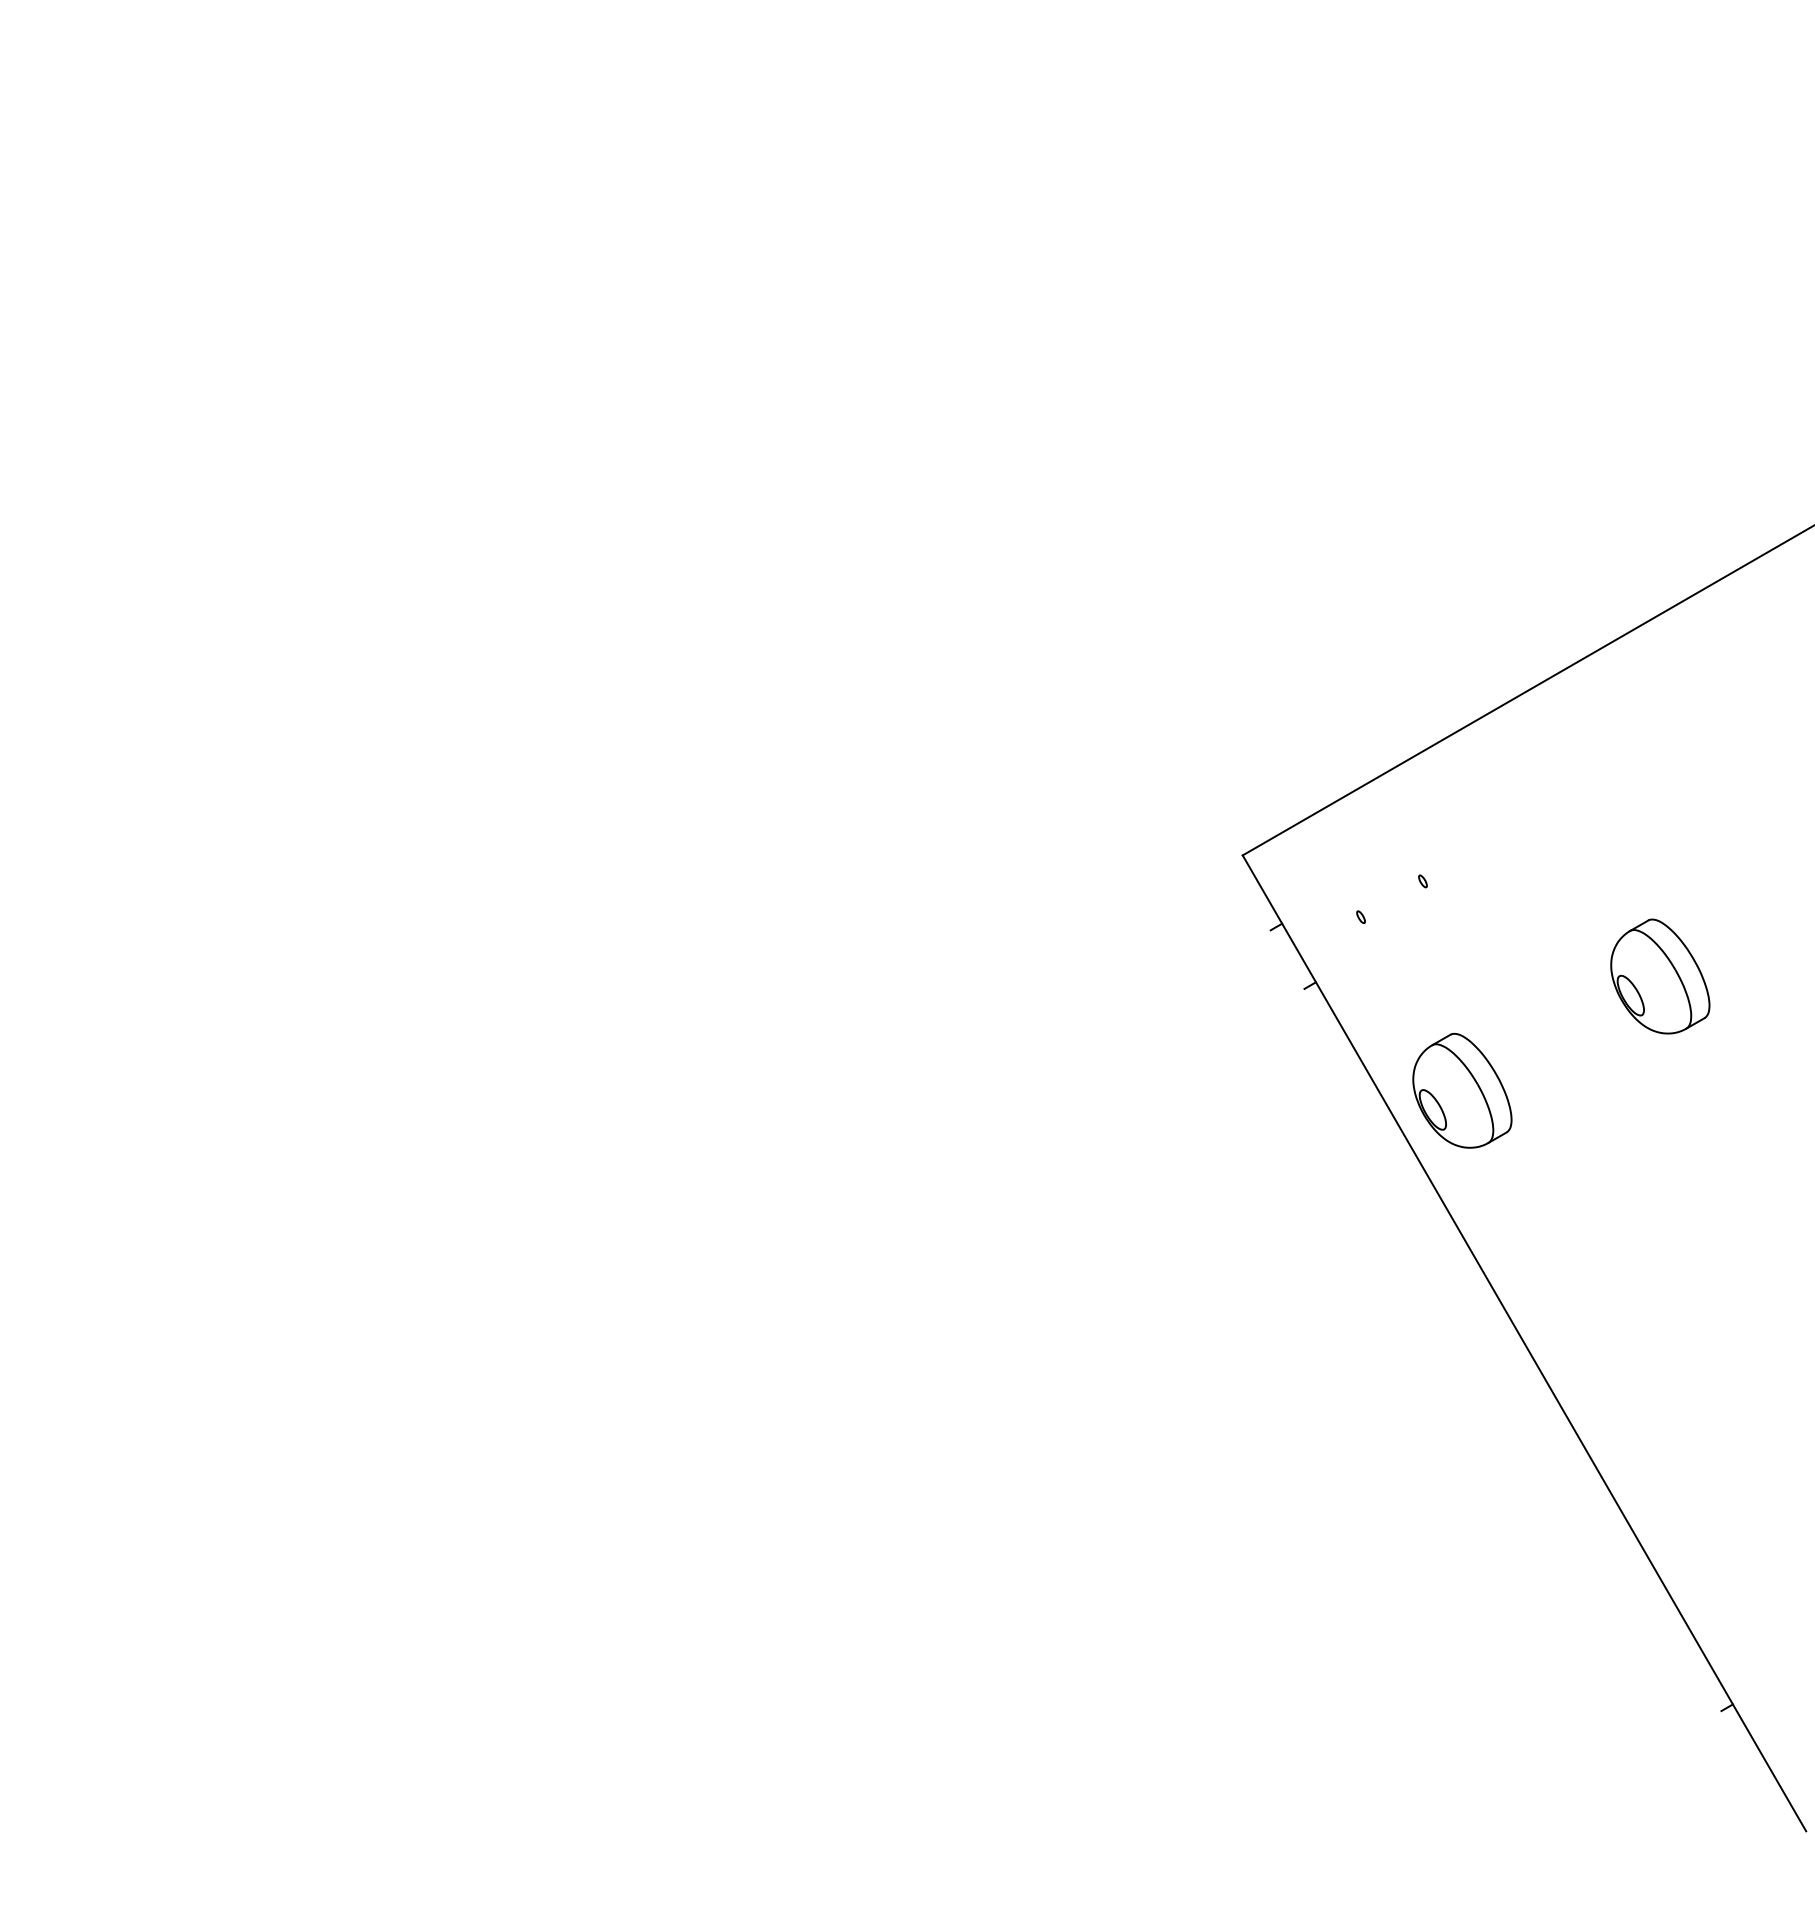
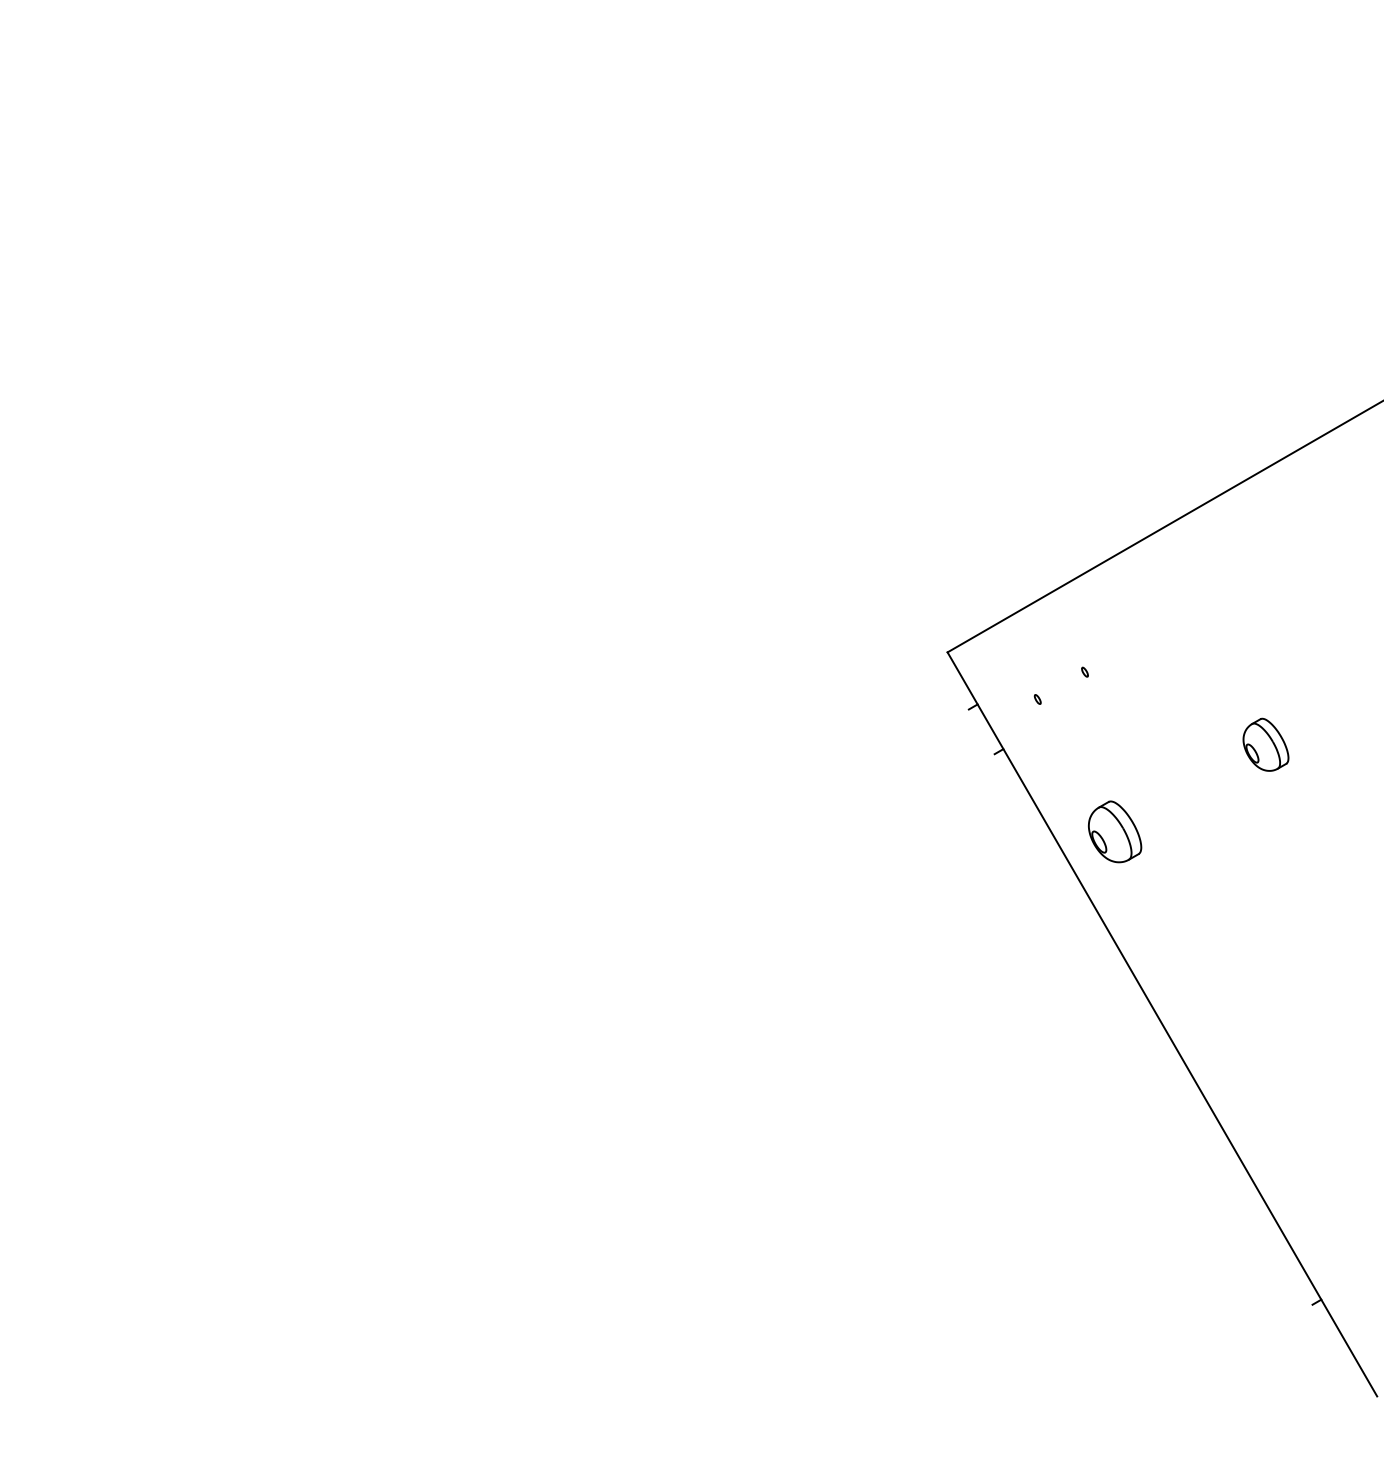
part: (1659, 976) -> (1265, 744), size x0.6
part: (1461, 1090) -> (1114, 831), size x0.7

